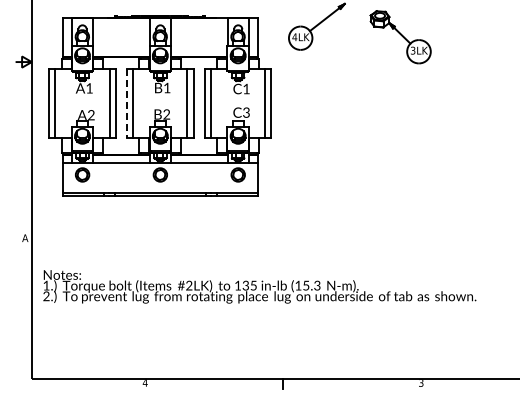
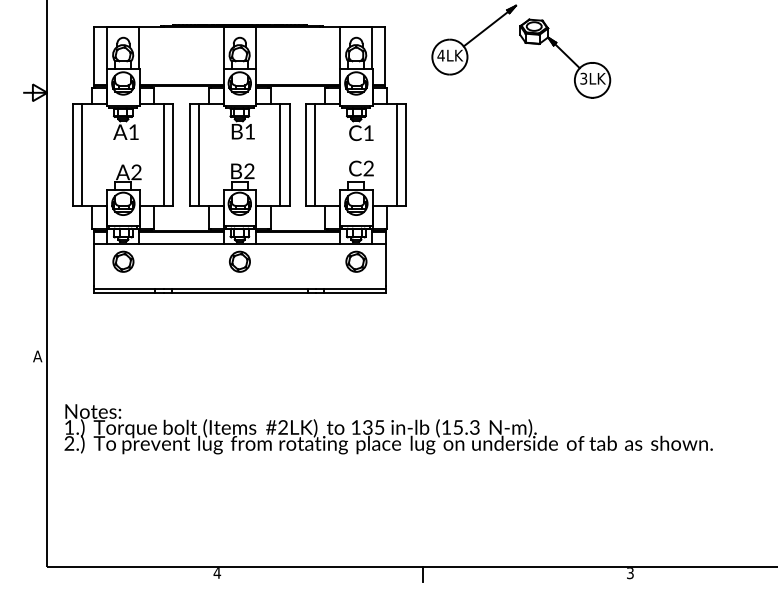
part: (400, 37) -> (564, 59), moved
line: (126, 103) -> (189, 154), dashed -> solid
text: (246, 114) -> (368, 171), C3 -> C2

